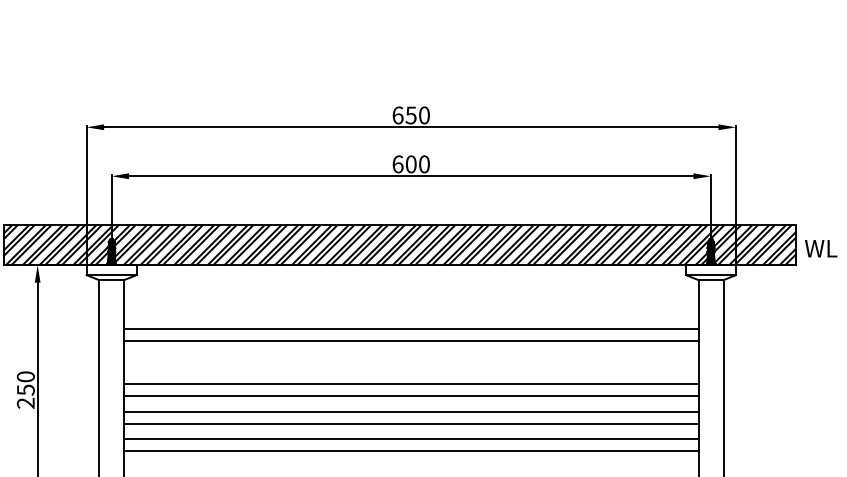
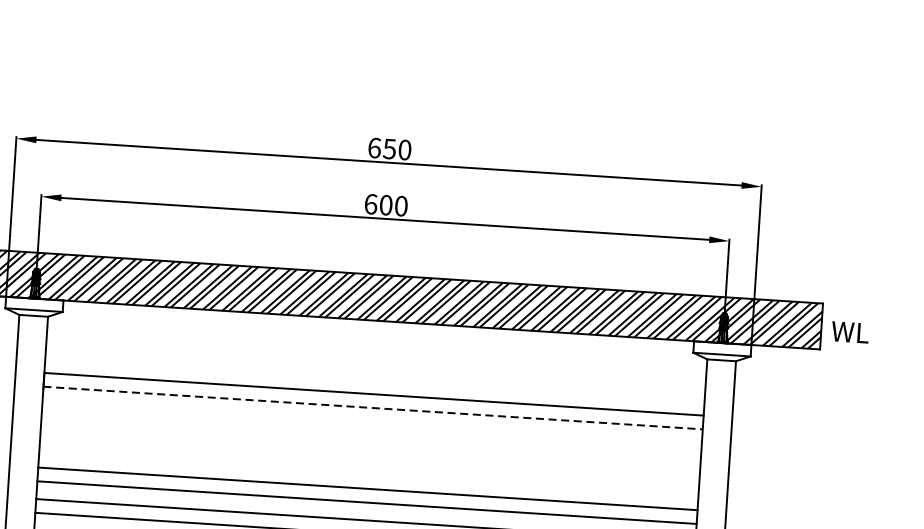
line: (411, 341) -> (373, 408), solid -> dashed
line: (411, 384) -> (370, 457), removed
line: (411, 396) -> (369, 471), removed

